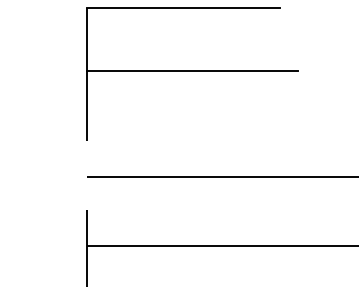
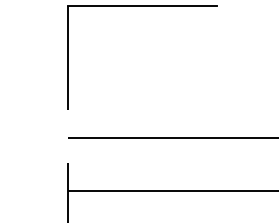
line: (192, 71) -> (149, 55), removed

